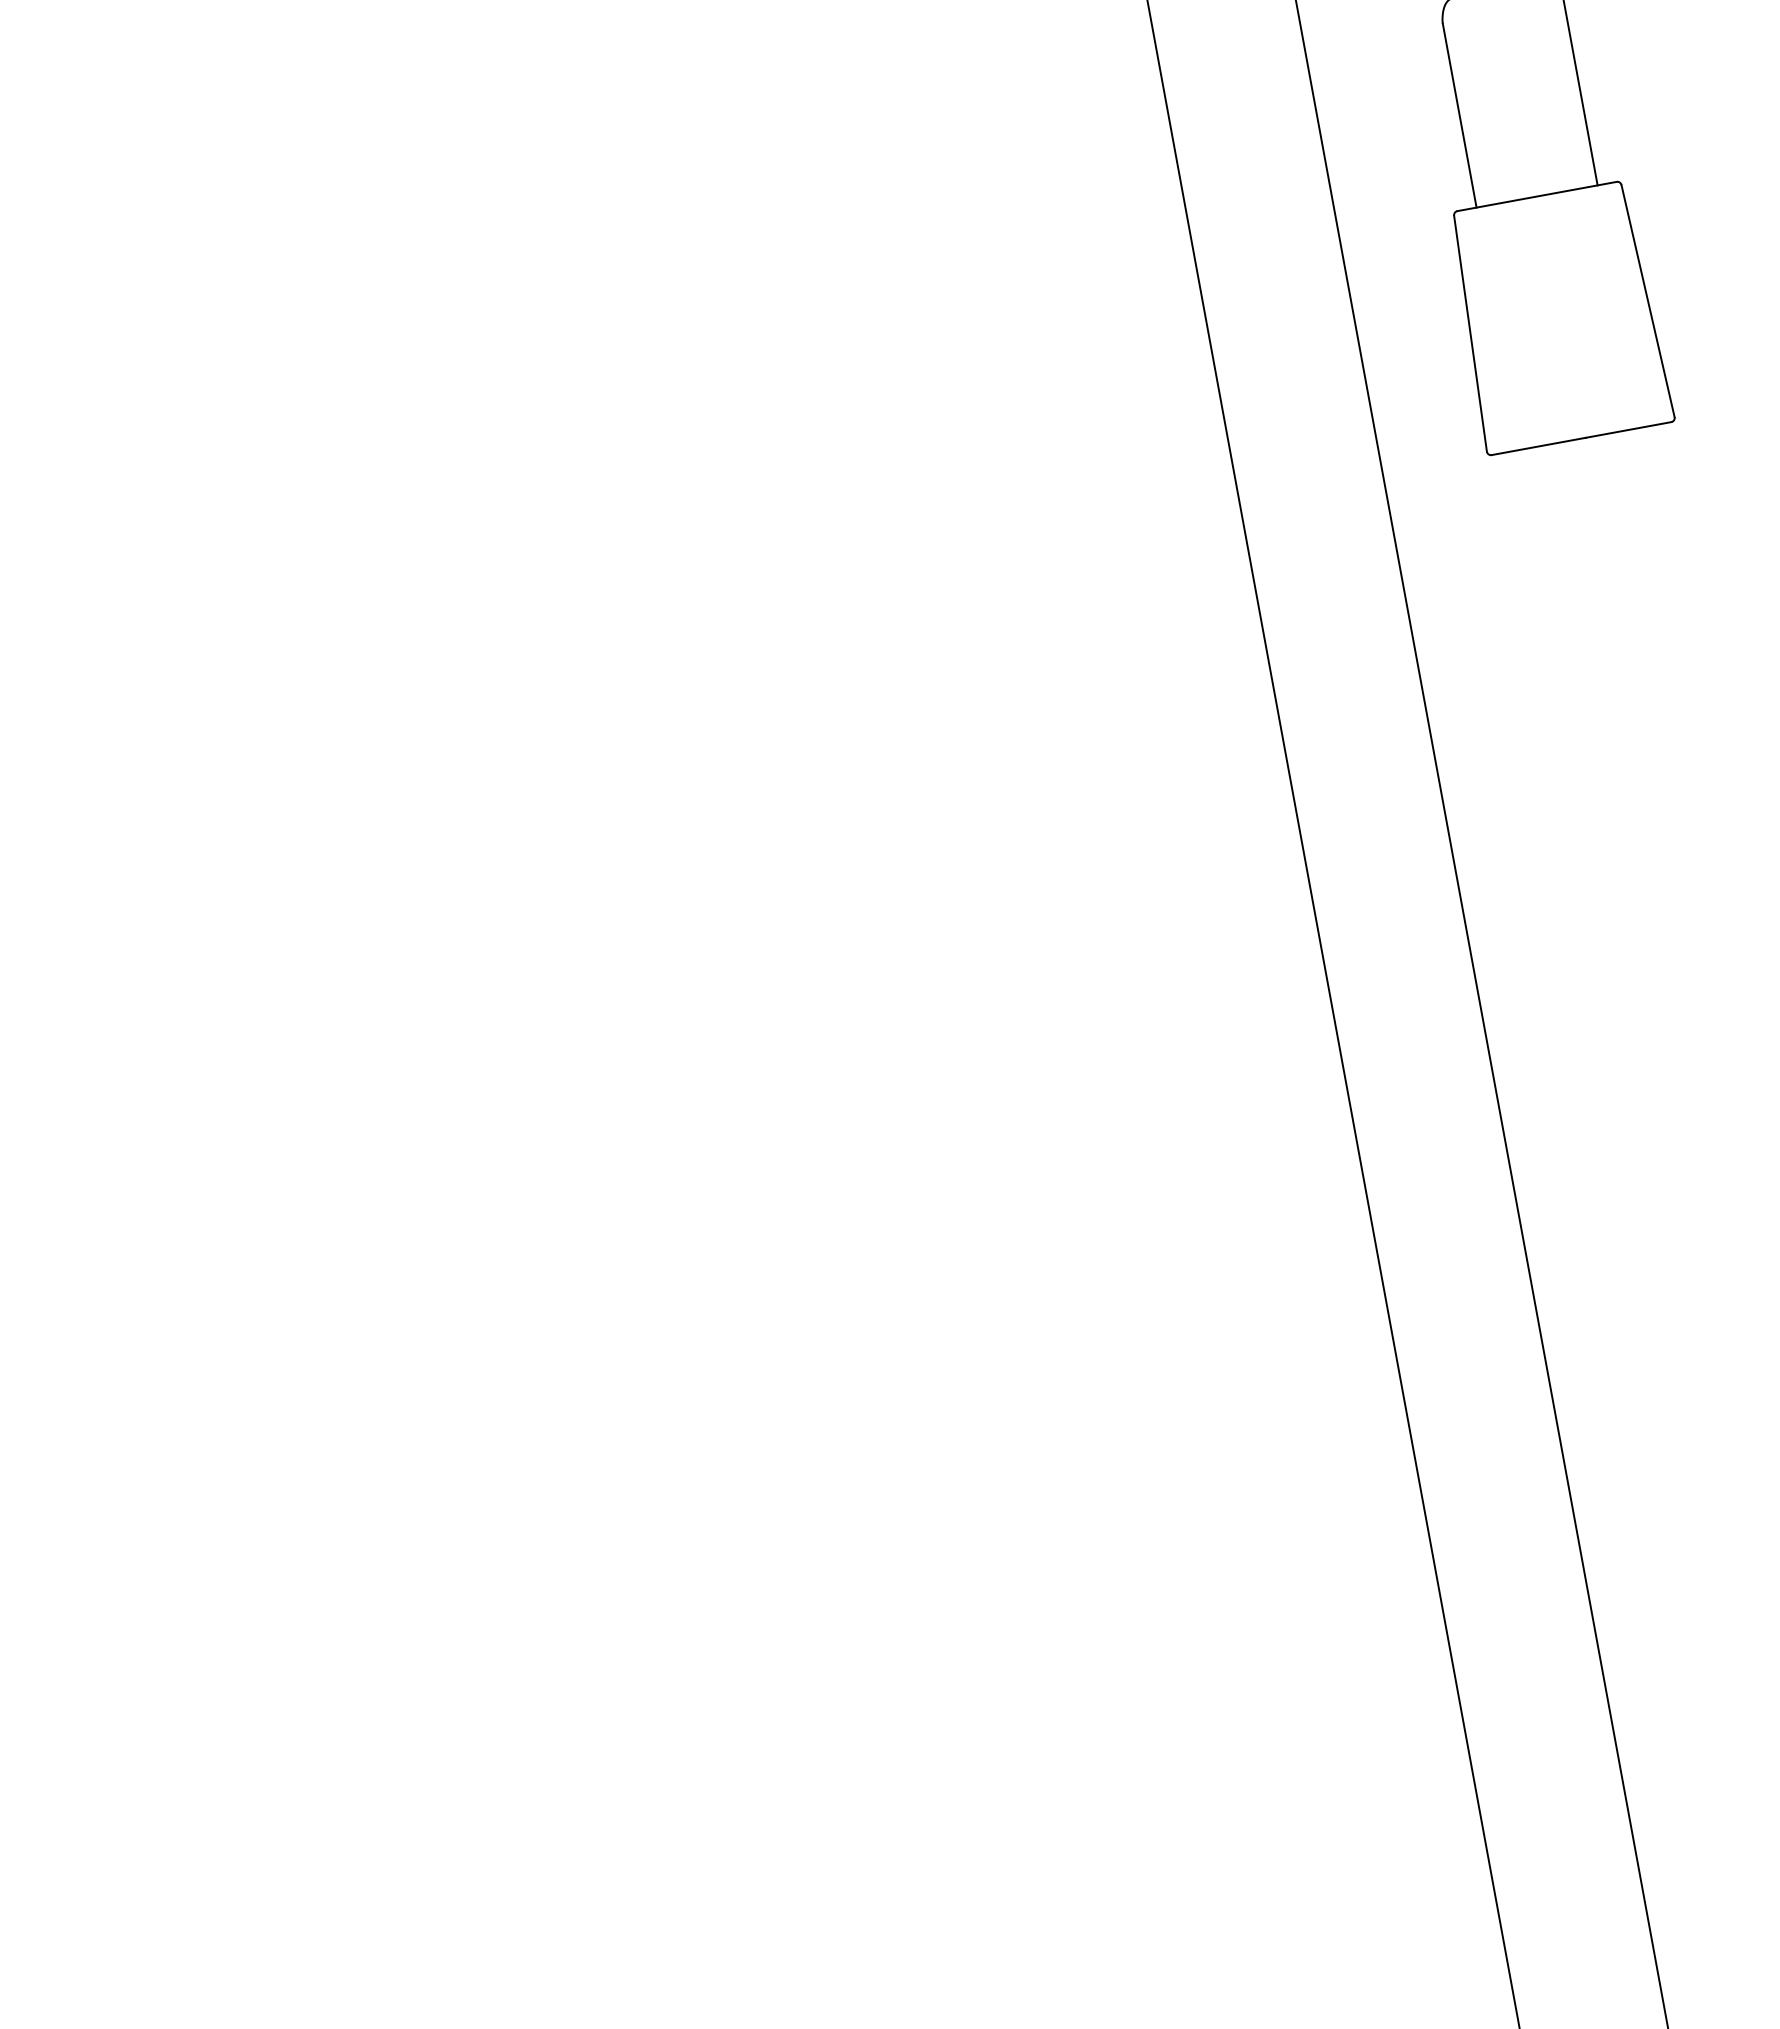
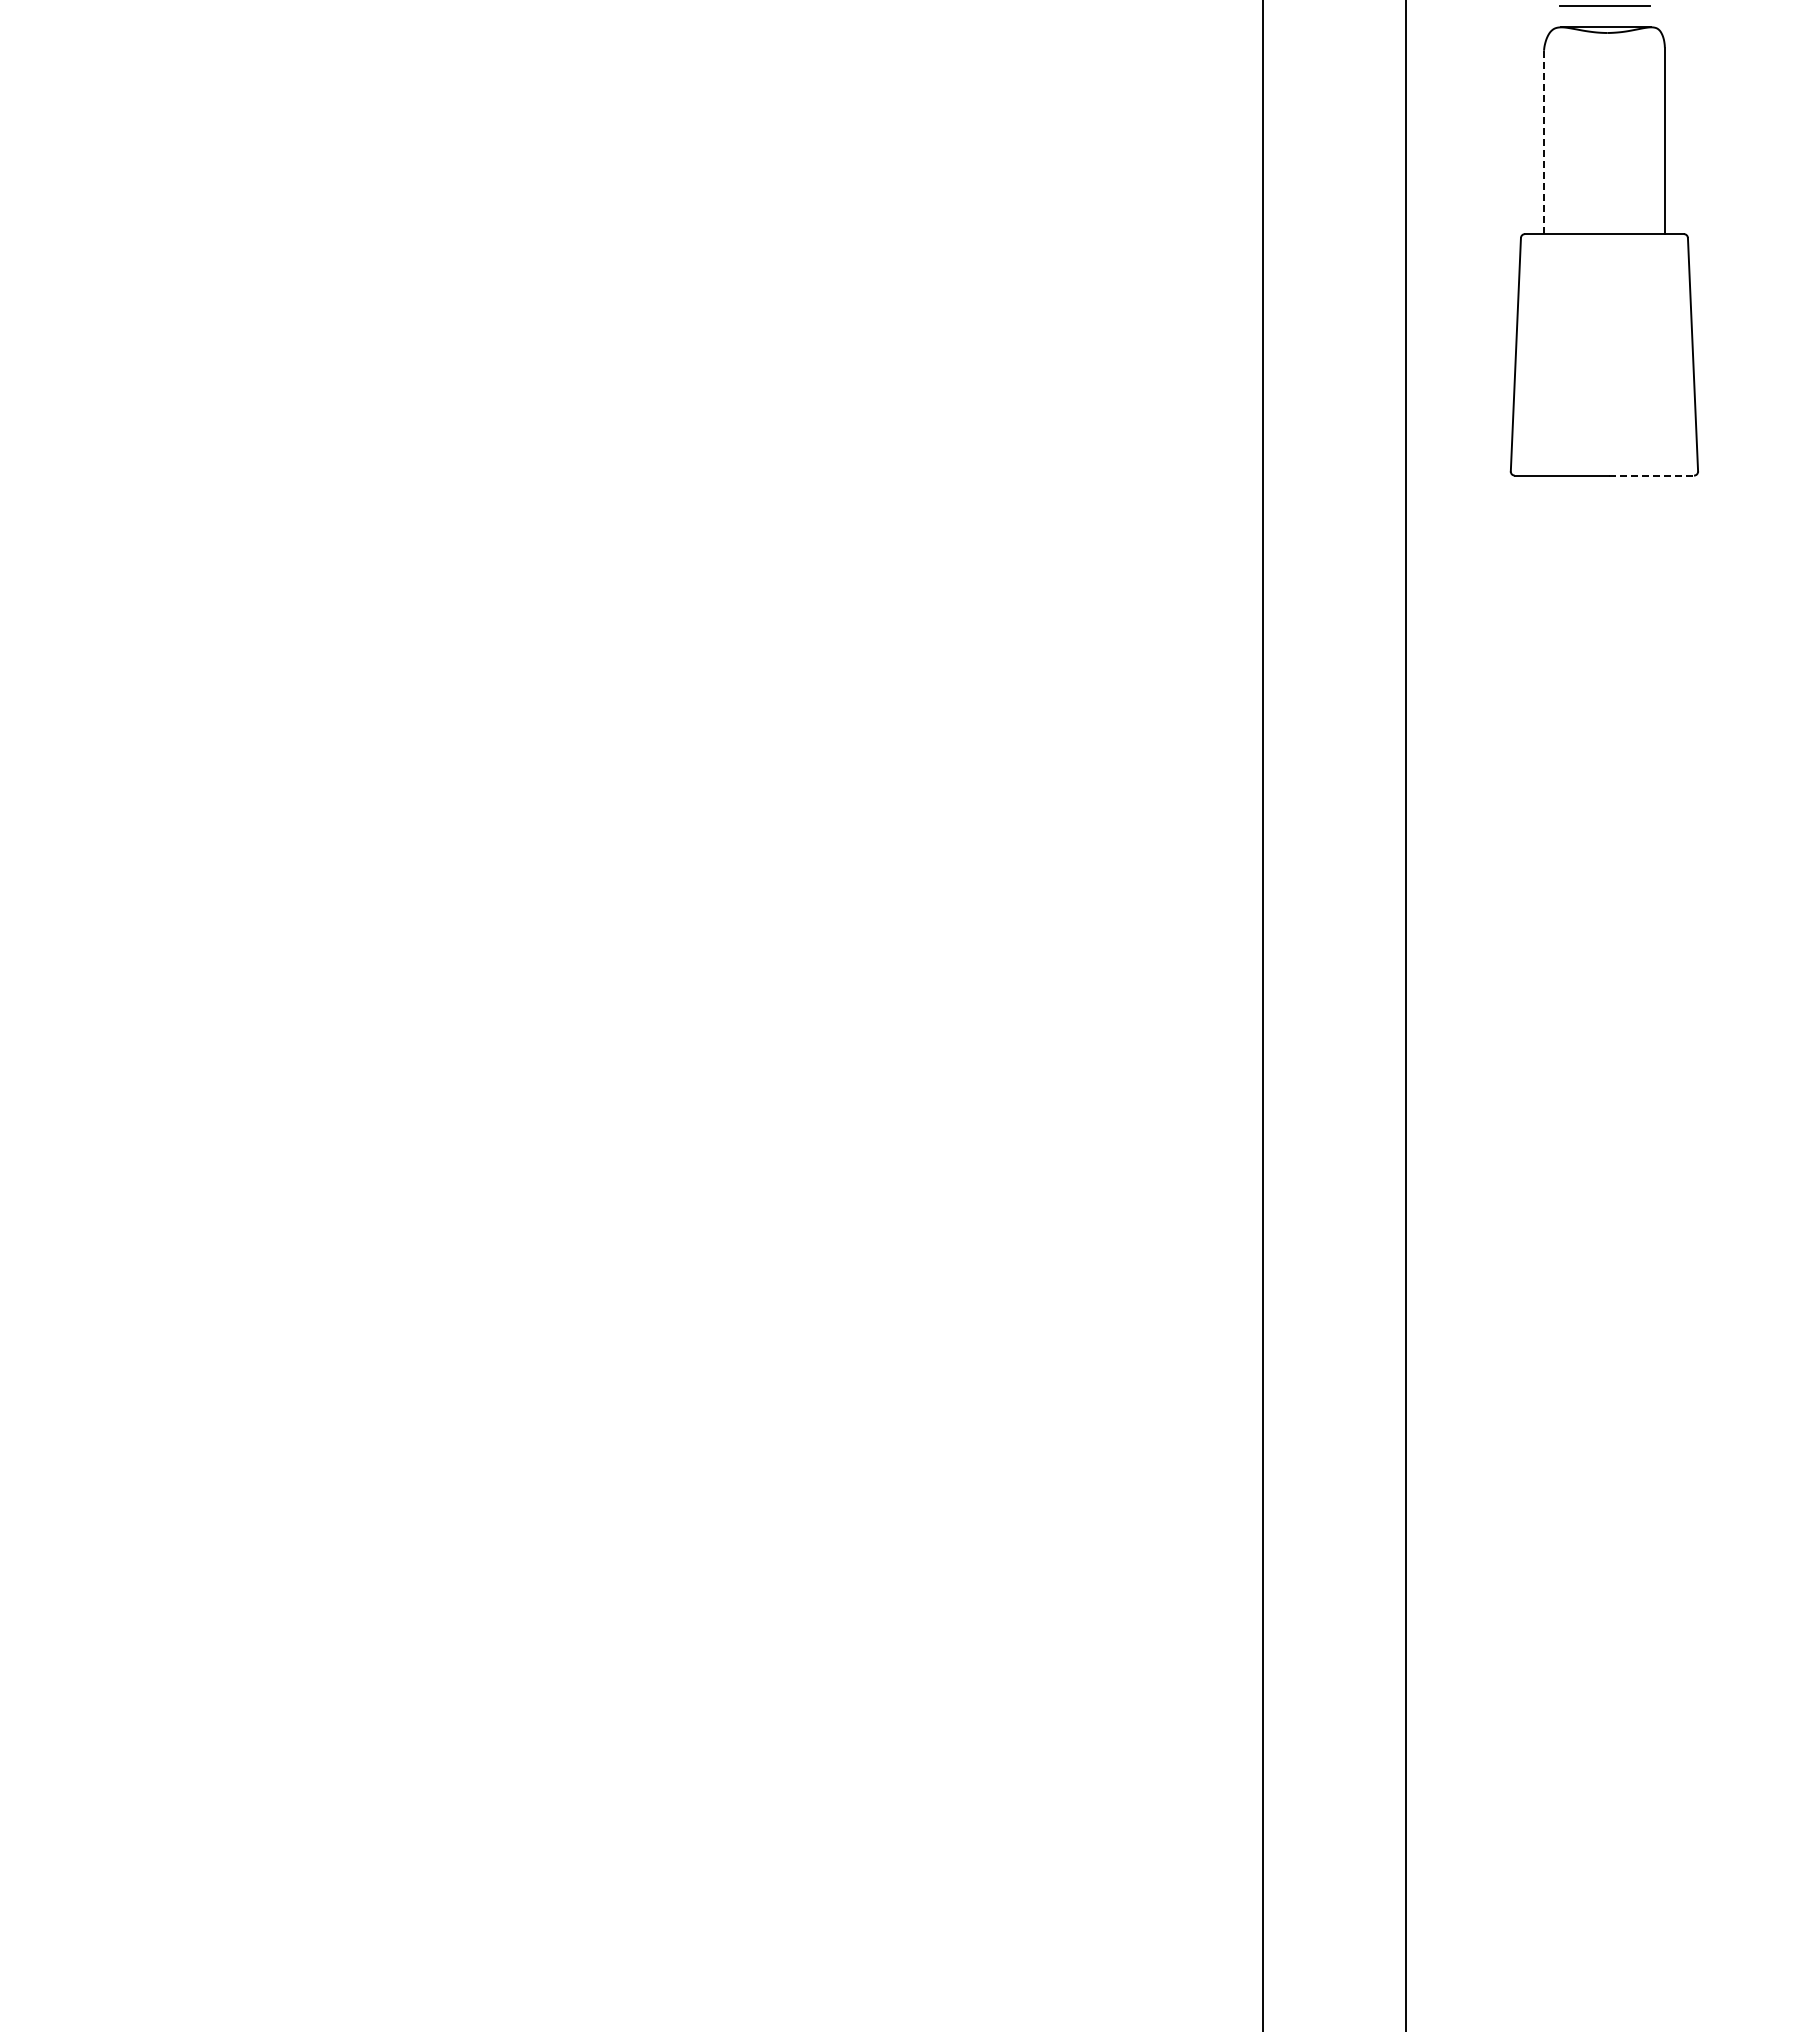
line: (1460, 115) -> (1544, 142), solid -> dashed
line: (1628, 429) -> (1651, 475), solid -> dashed

